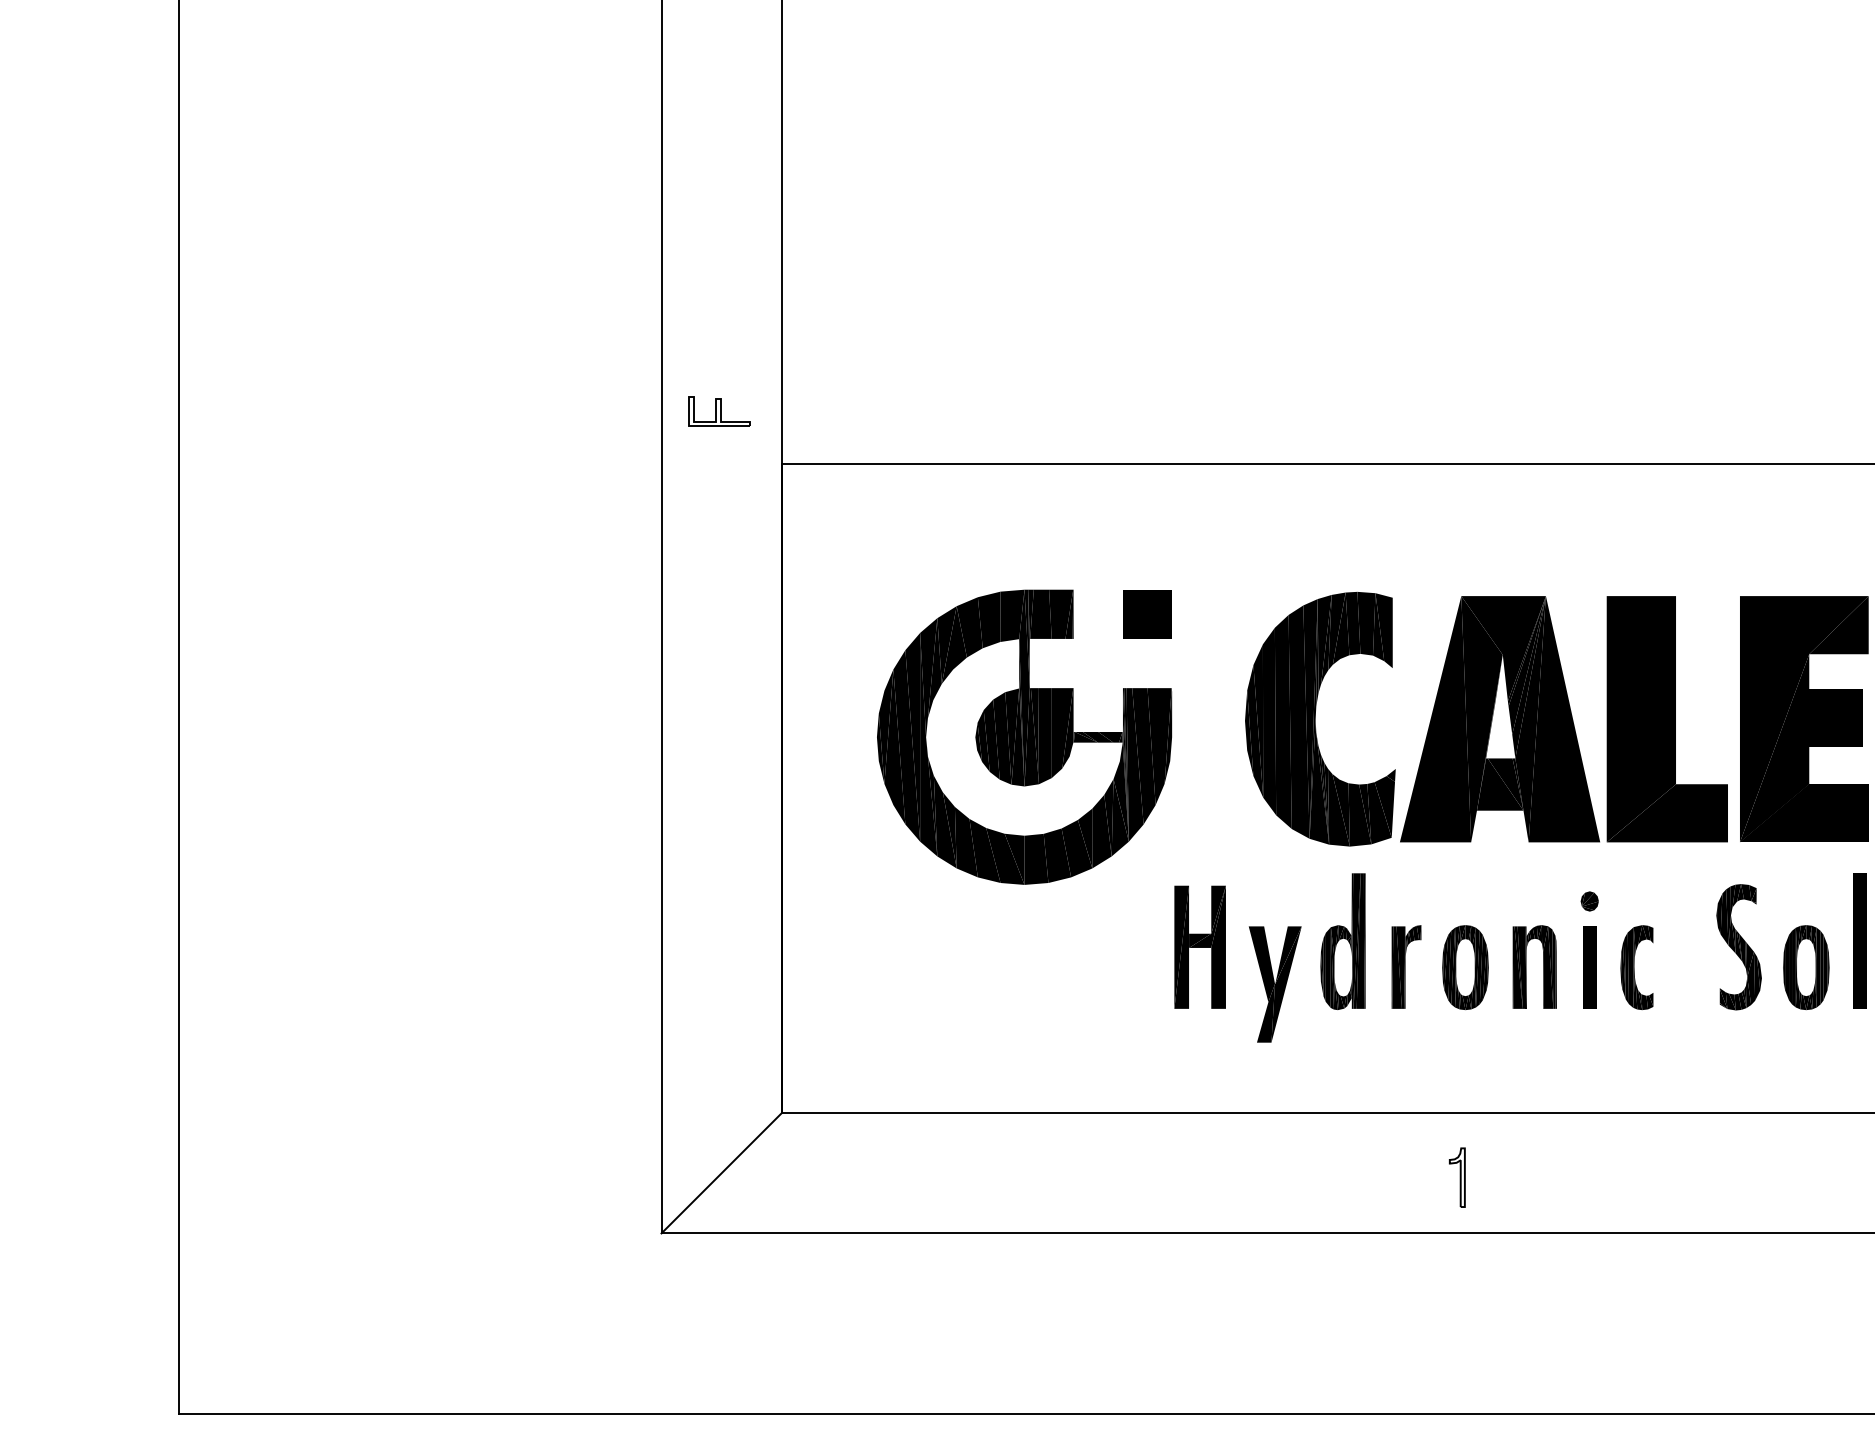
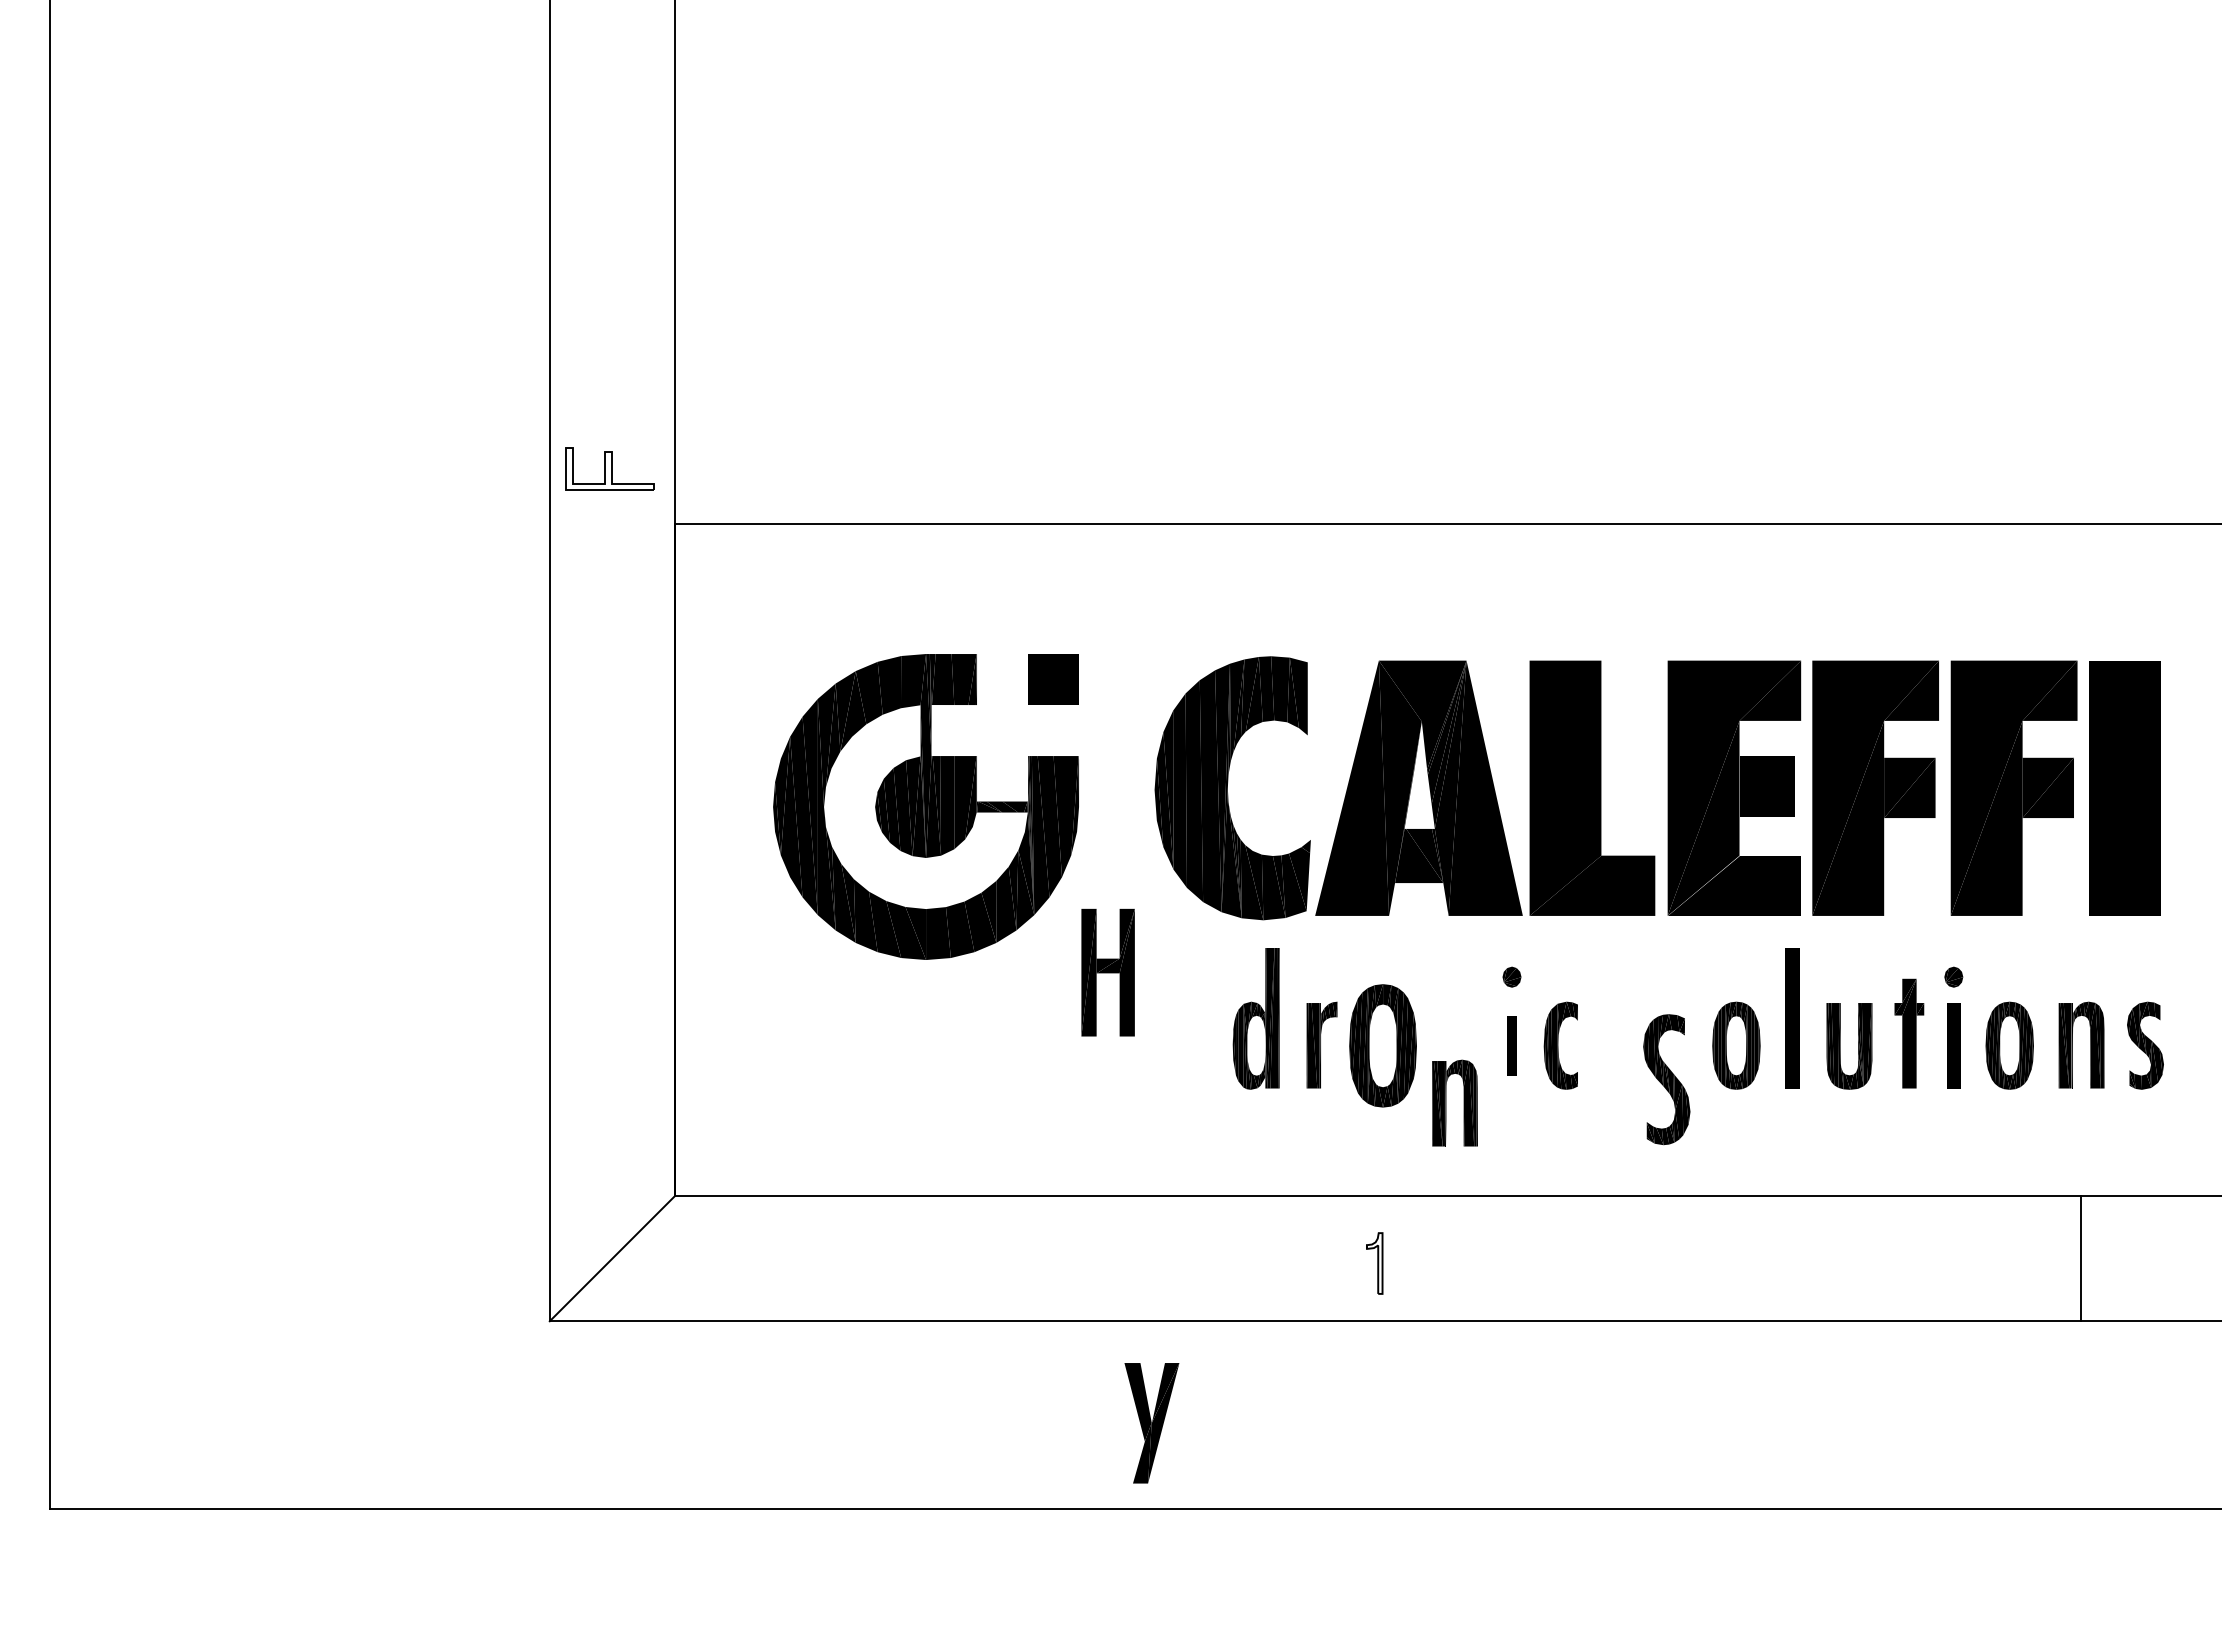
part: (719, 410) -> (609, 468), size x1.4
part: (1199, 947) -> (1107, 972), moved
part: (1738, 947) -> (1666, 1079), moved
part: (1526, 966) -> (1446, 1102), moved
part: (1465, 967) -> (1383, 1045), size x1.4
part: (1589, 967) -> (1511, 1045), size x0.7
part: (1274, 984) -> (1151, 1423), moved

